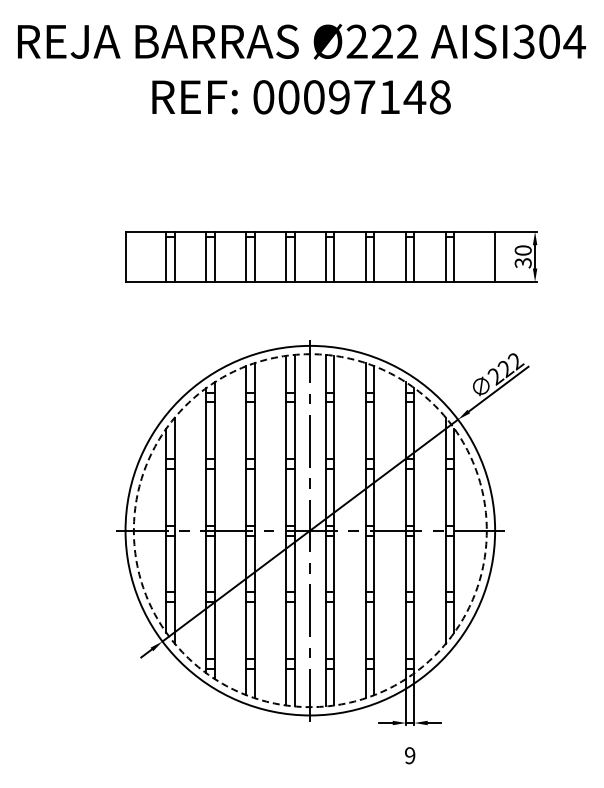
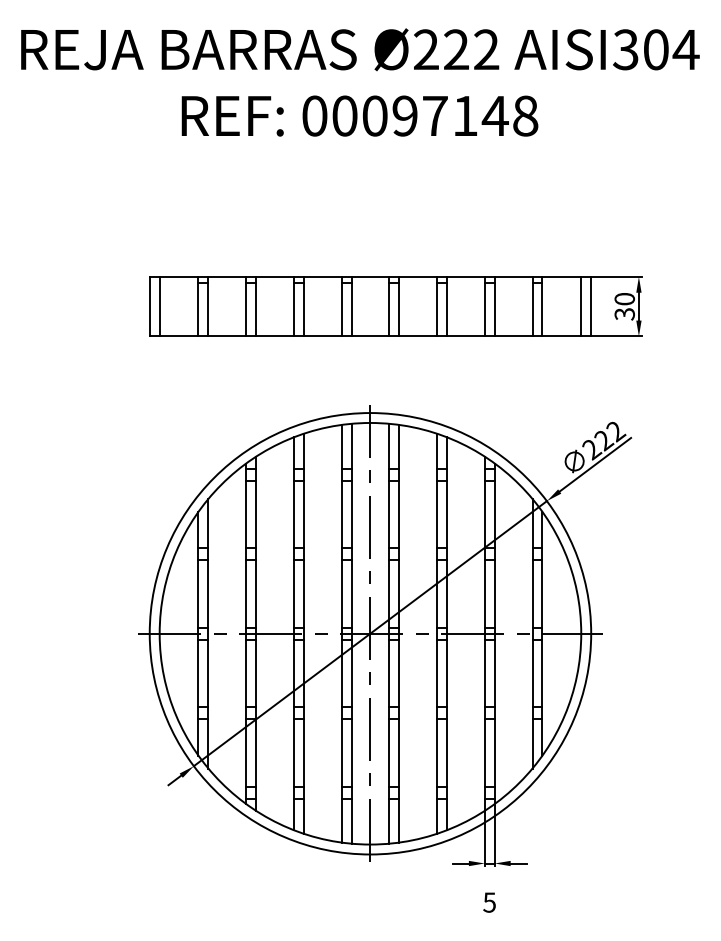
line: (133, 256) -> (159, 306), added
line: (486, 256) -> (580, 306), added
circle: (309, 530) -> (369, 633), dashed -> solid
text: (409, 755) -> (488, 902), 9 -> 5

